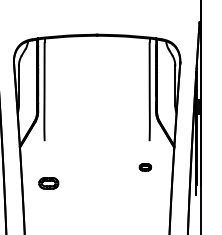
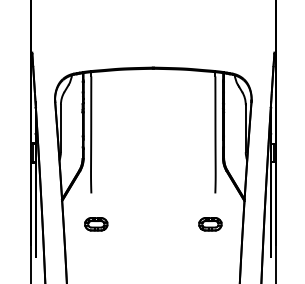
part: (145, 167) -> (210, 224), size x1.67
part: (49, 183) -> (96, 224), moved

